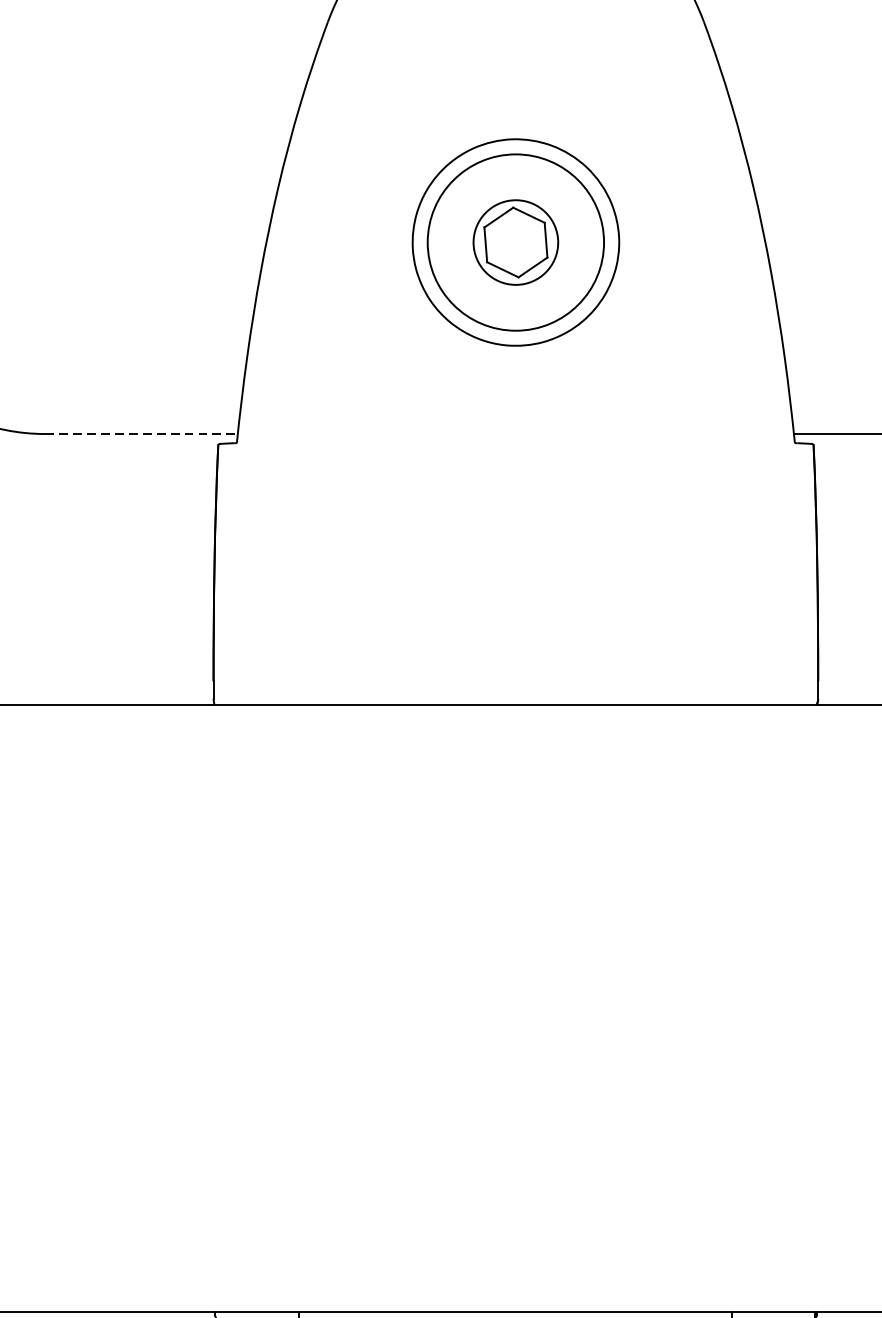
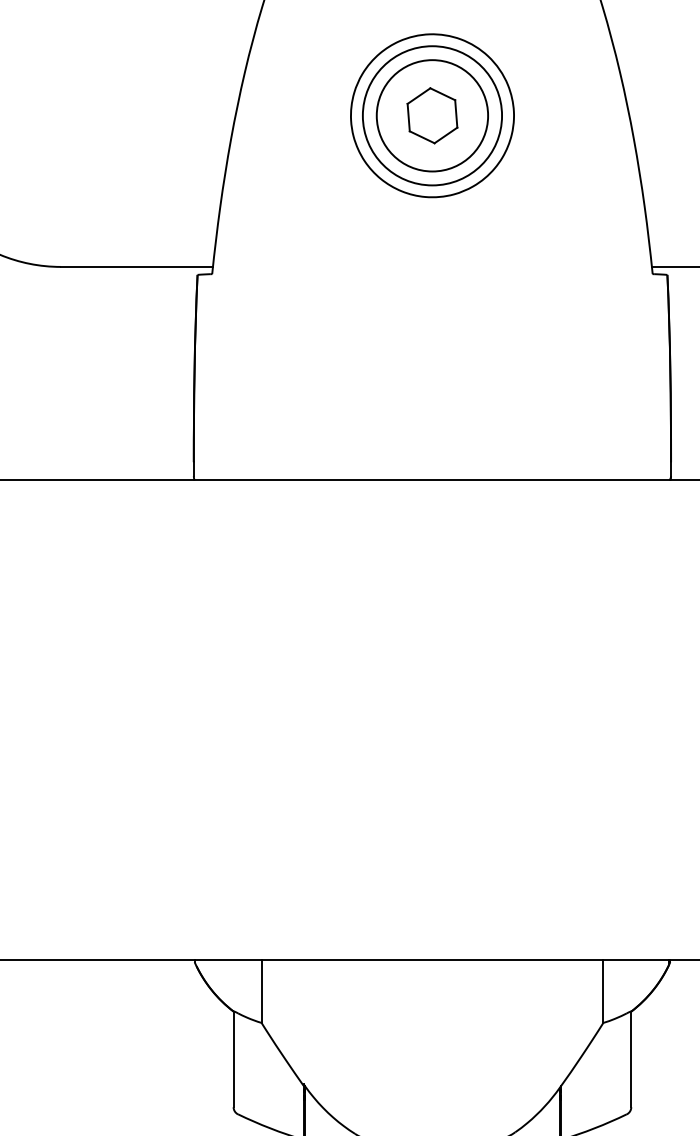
circle: (515, 242) -> (432, 115), size x1.67
line: (142, 433) -> (137, 266), dashed -> solid

